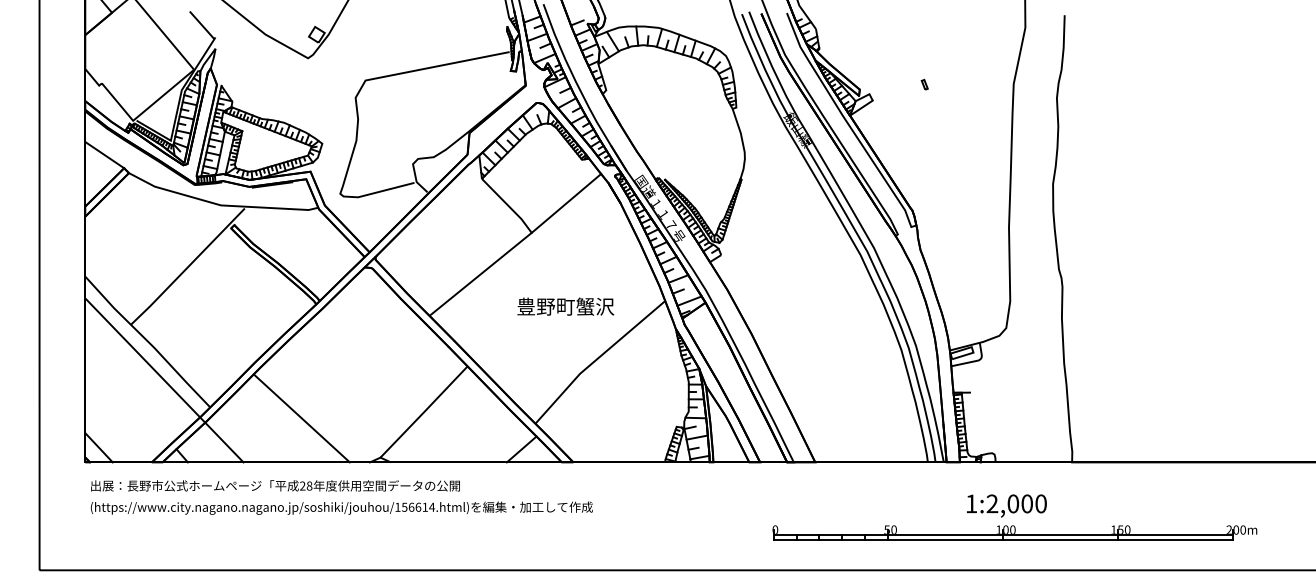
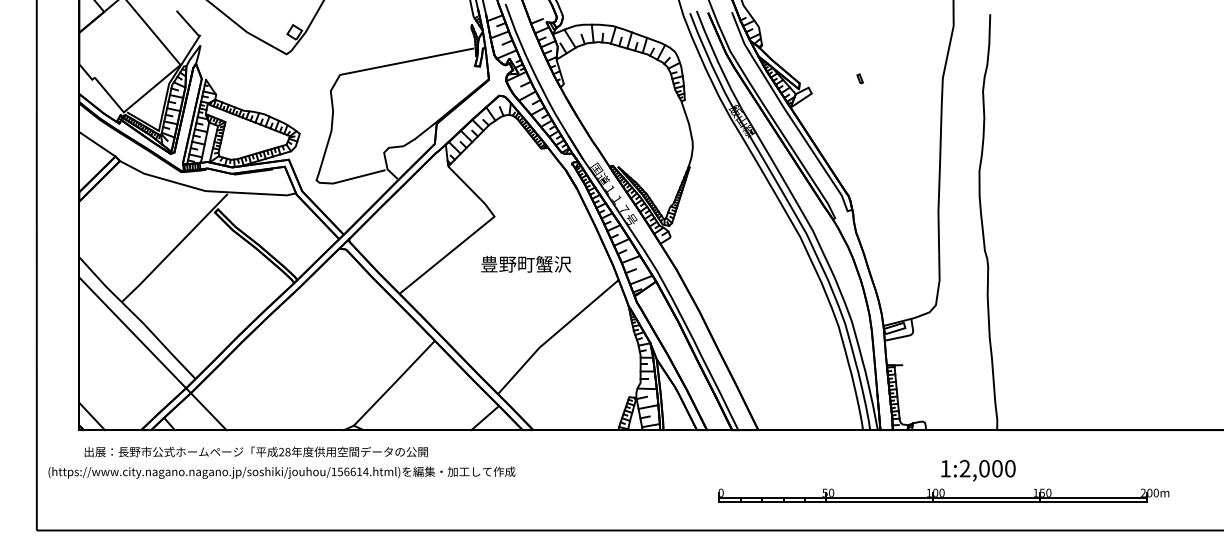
line: (566, 202) -> (526, 188), removed
text: (566, 305) -> (526, 263), moved
line: (301, 418) -> (280, 389), removed
text: (1006, 505) -> (978, 470), moved
text: (341, 507) -> (281, 472), moved

